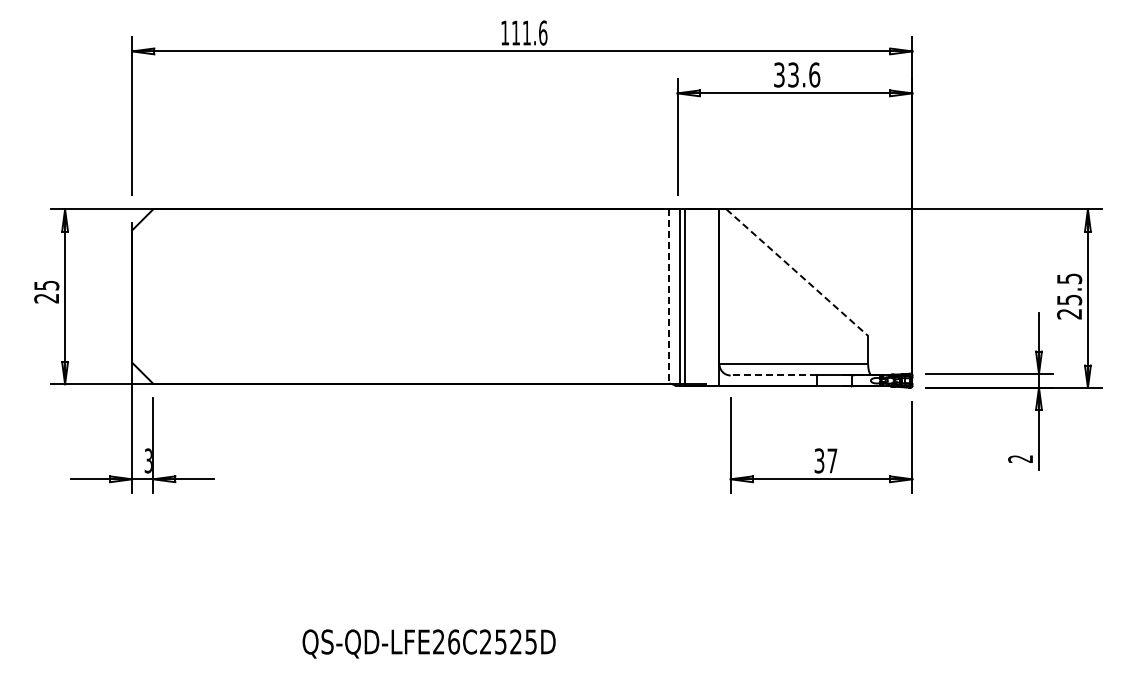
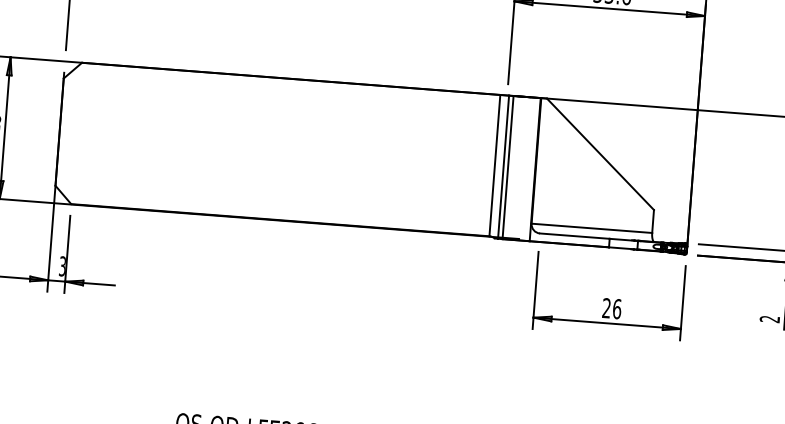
line: (797, 272) -> (600, 154), dashed -> solid
line: (668, 297) -> (494, 166), dashed -> solid
line: (773, 375) -> (574, 236), dashed -> solid
text: (825, 460) -> (611, 308), 37 -> 26

